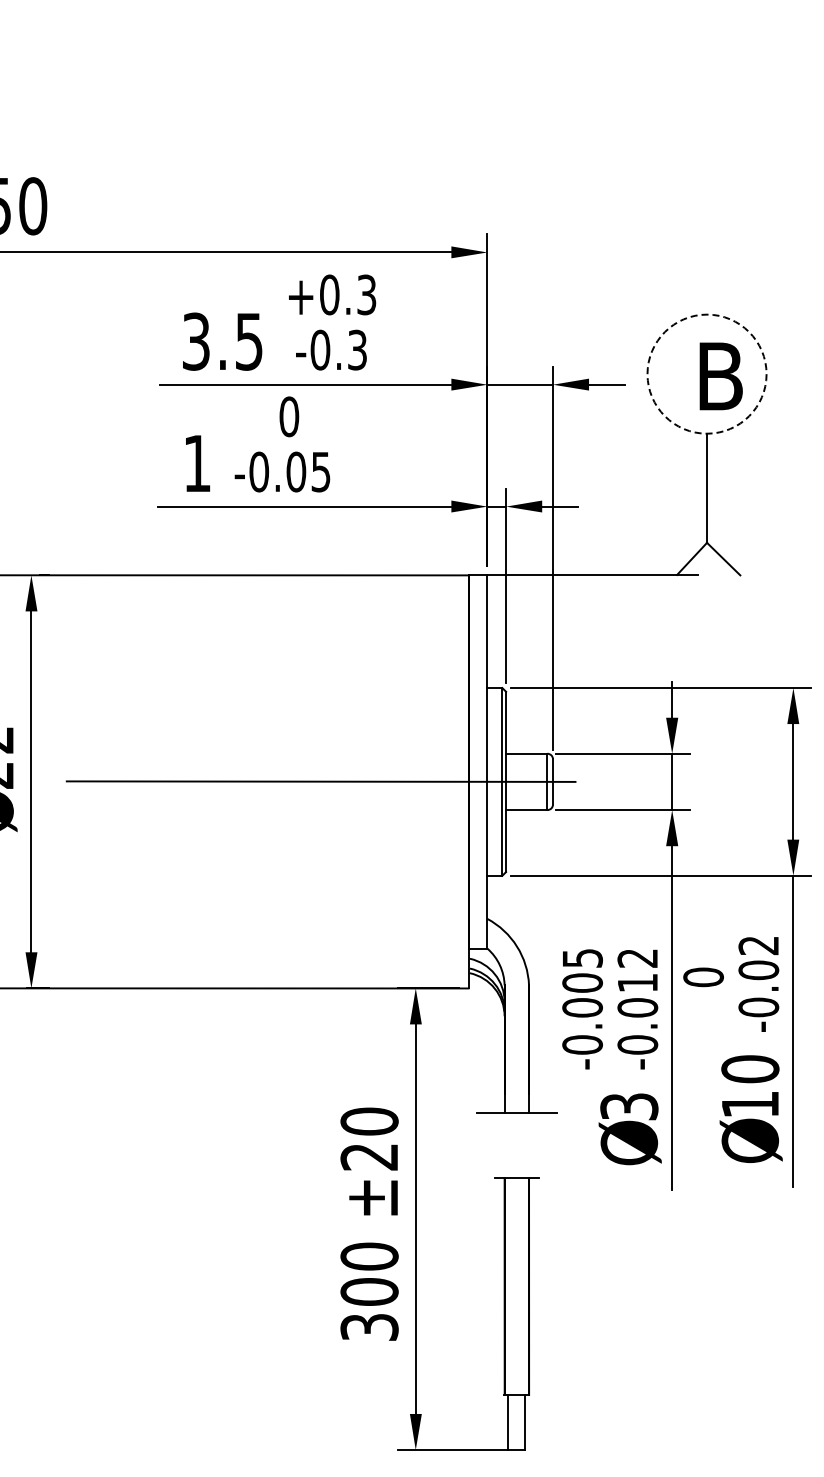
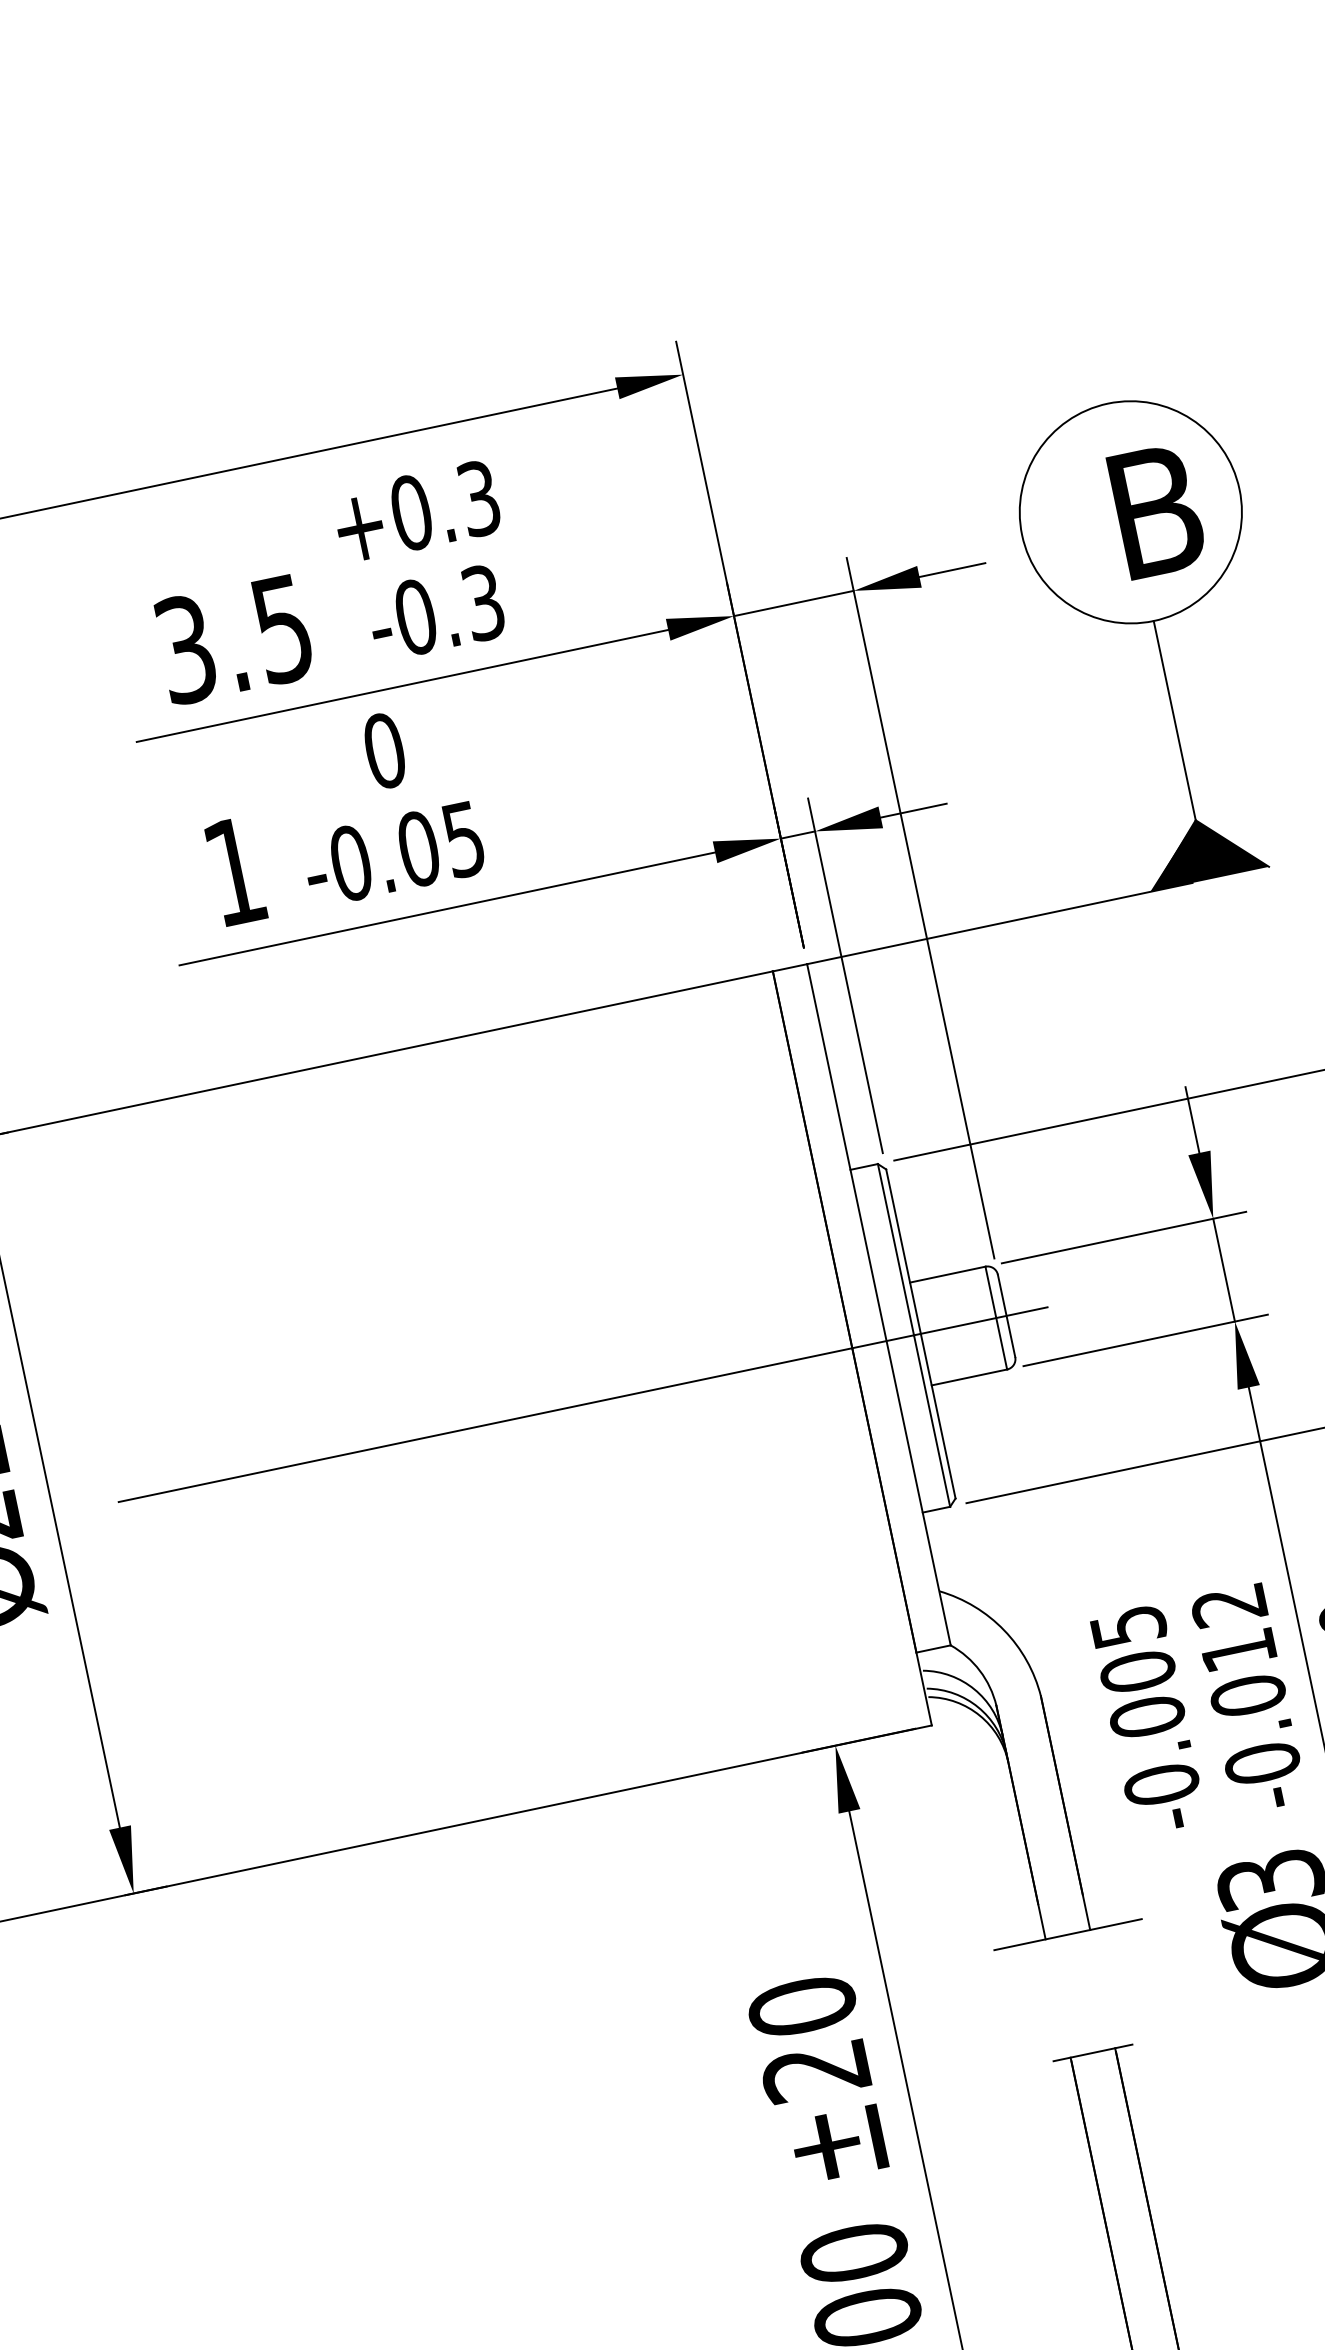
circle: (706, 373) -> (1129, 511), dashed -> solid
fill: (707, 558) -> (1202, 848), added

